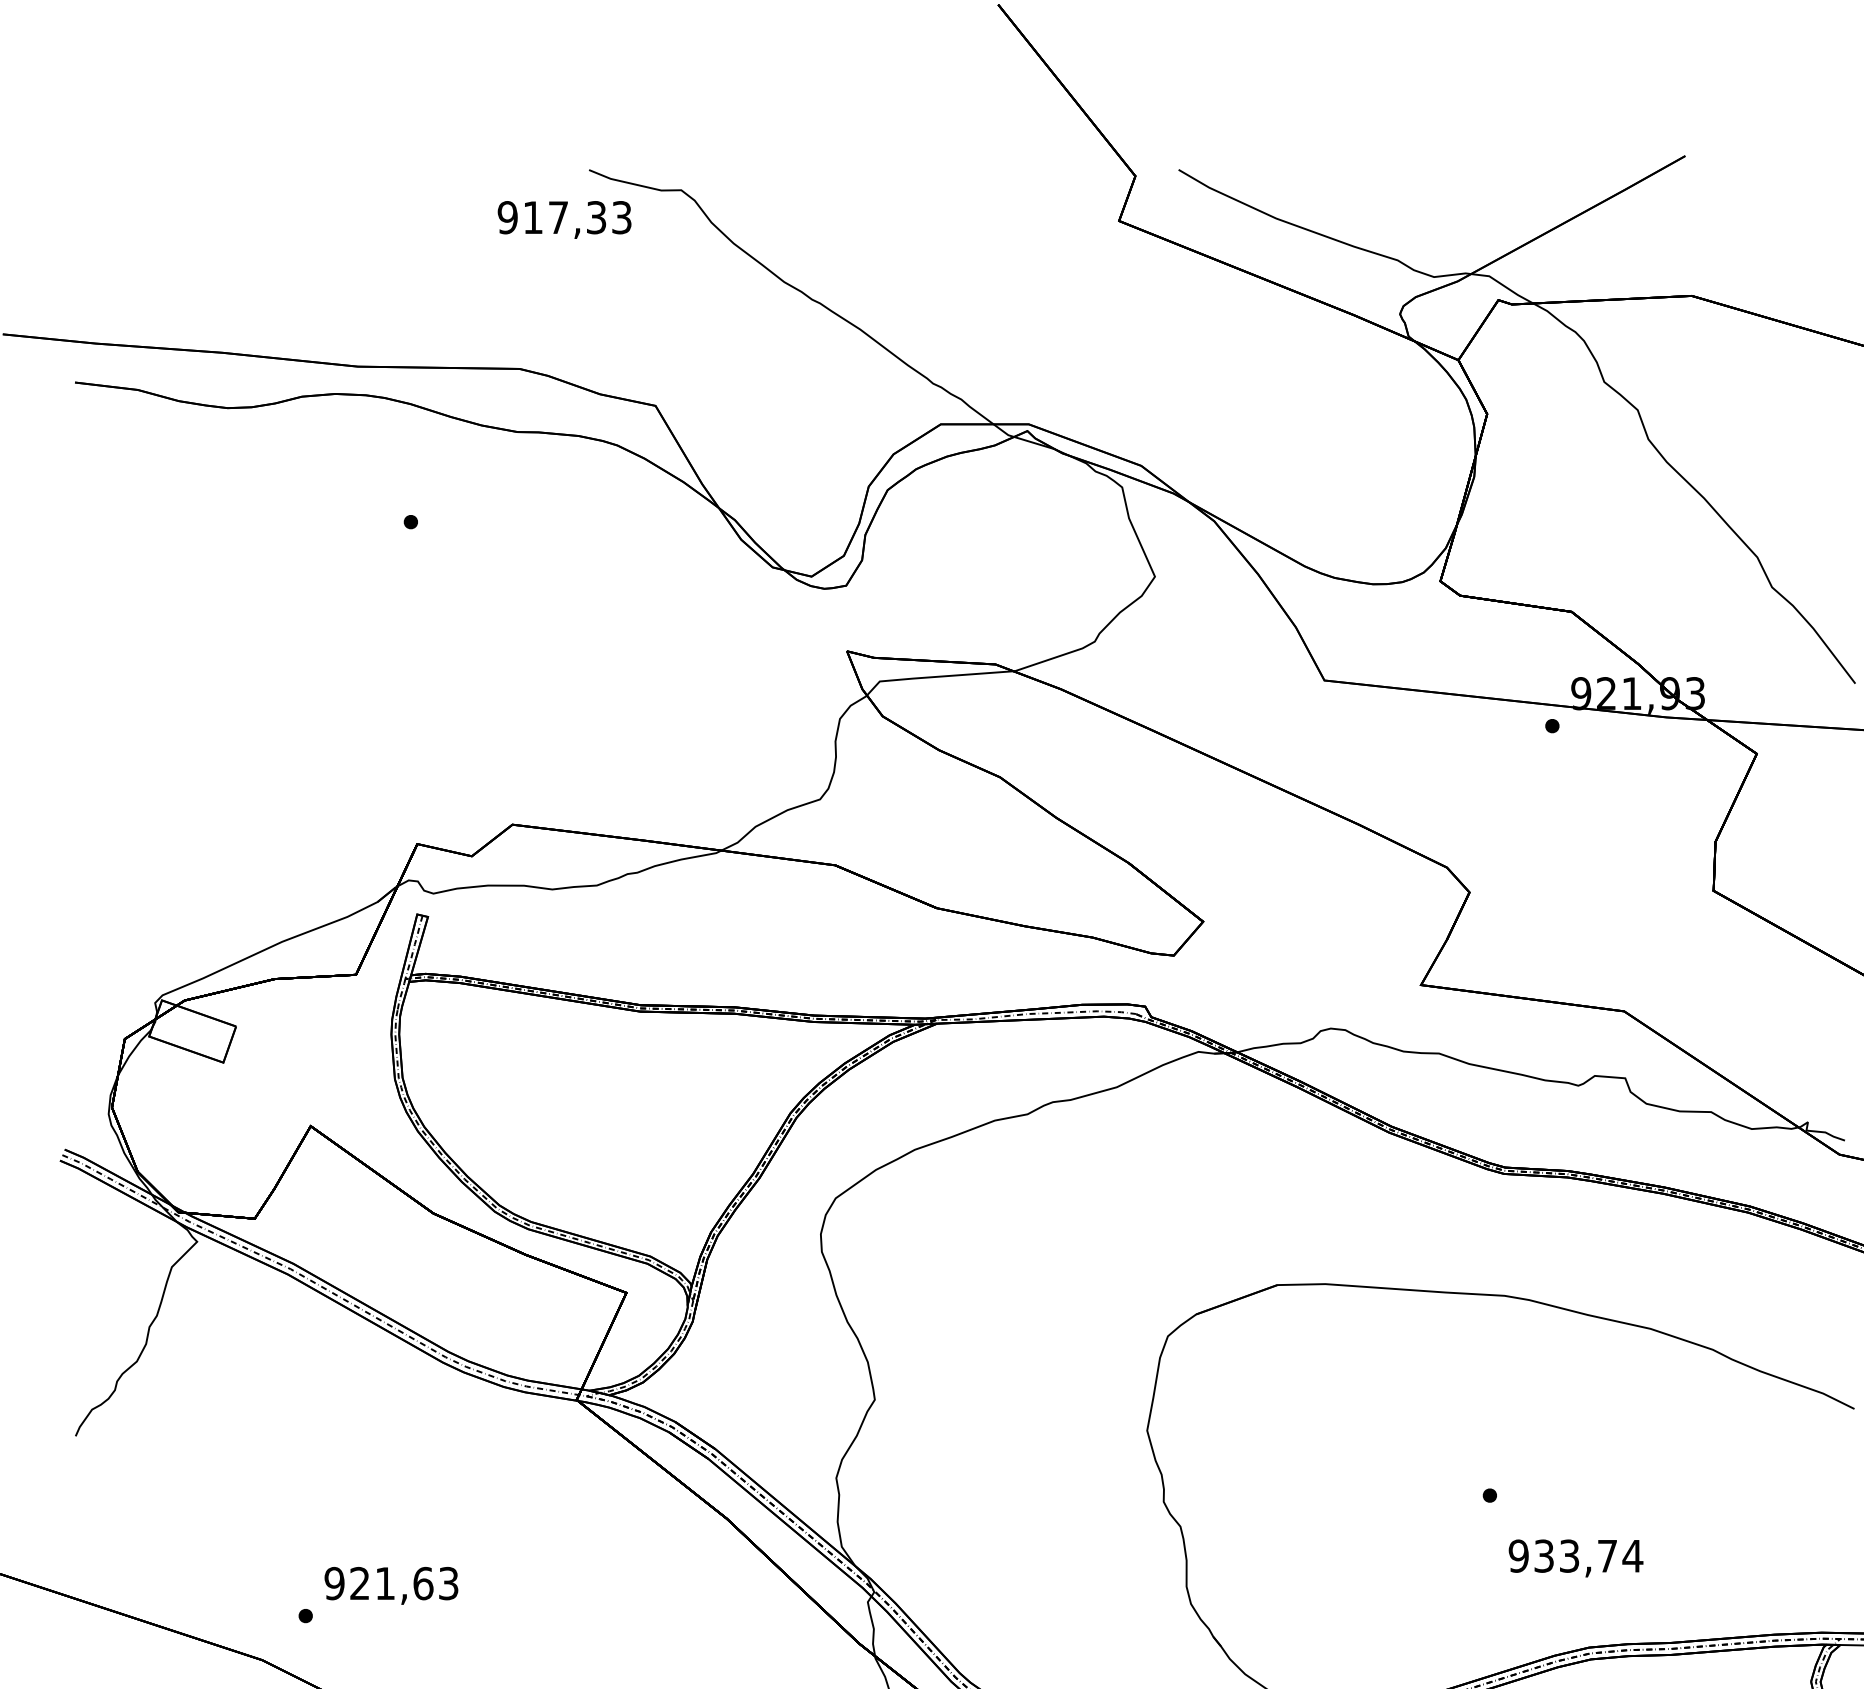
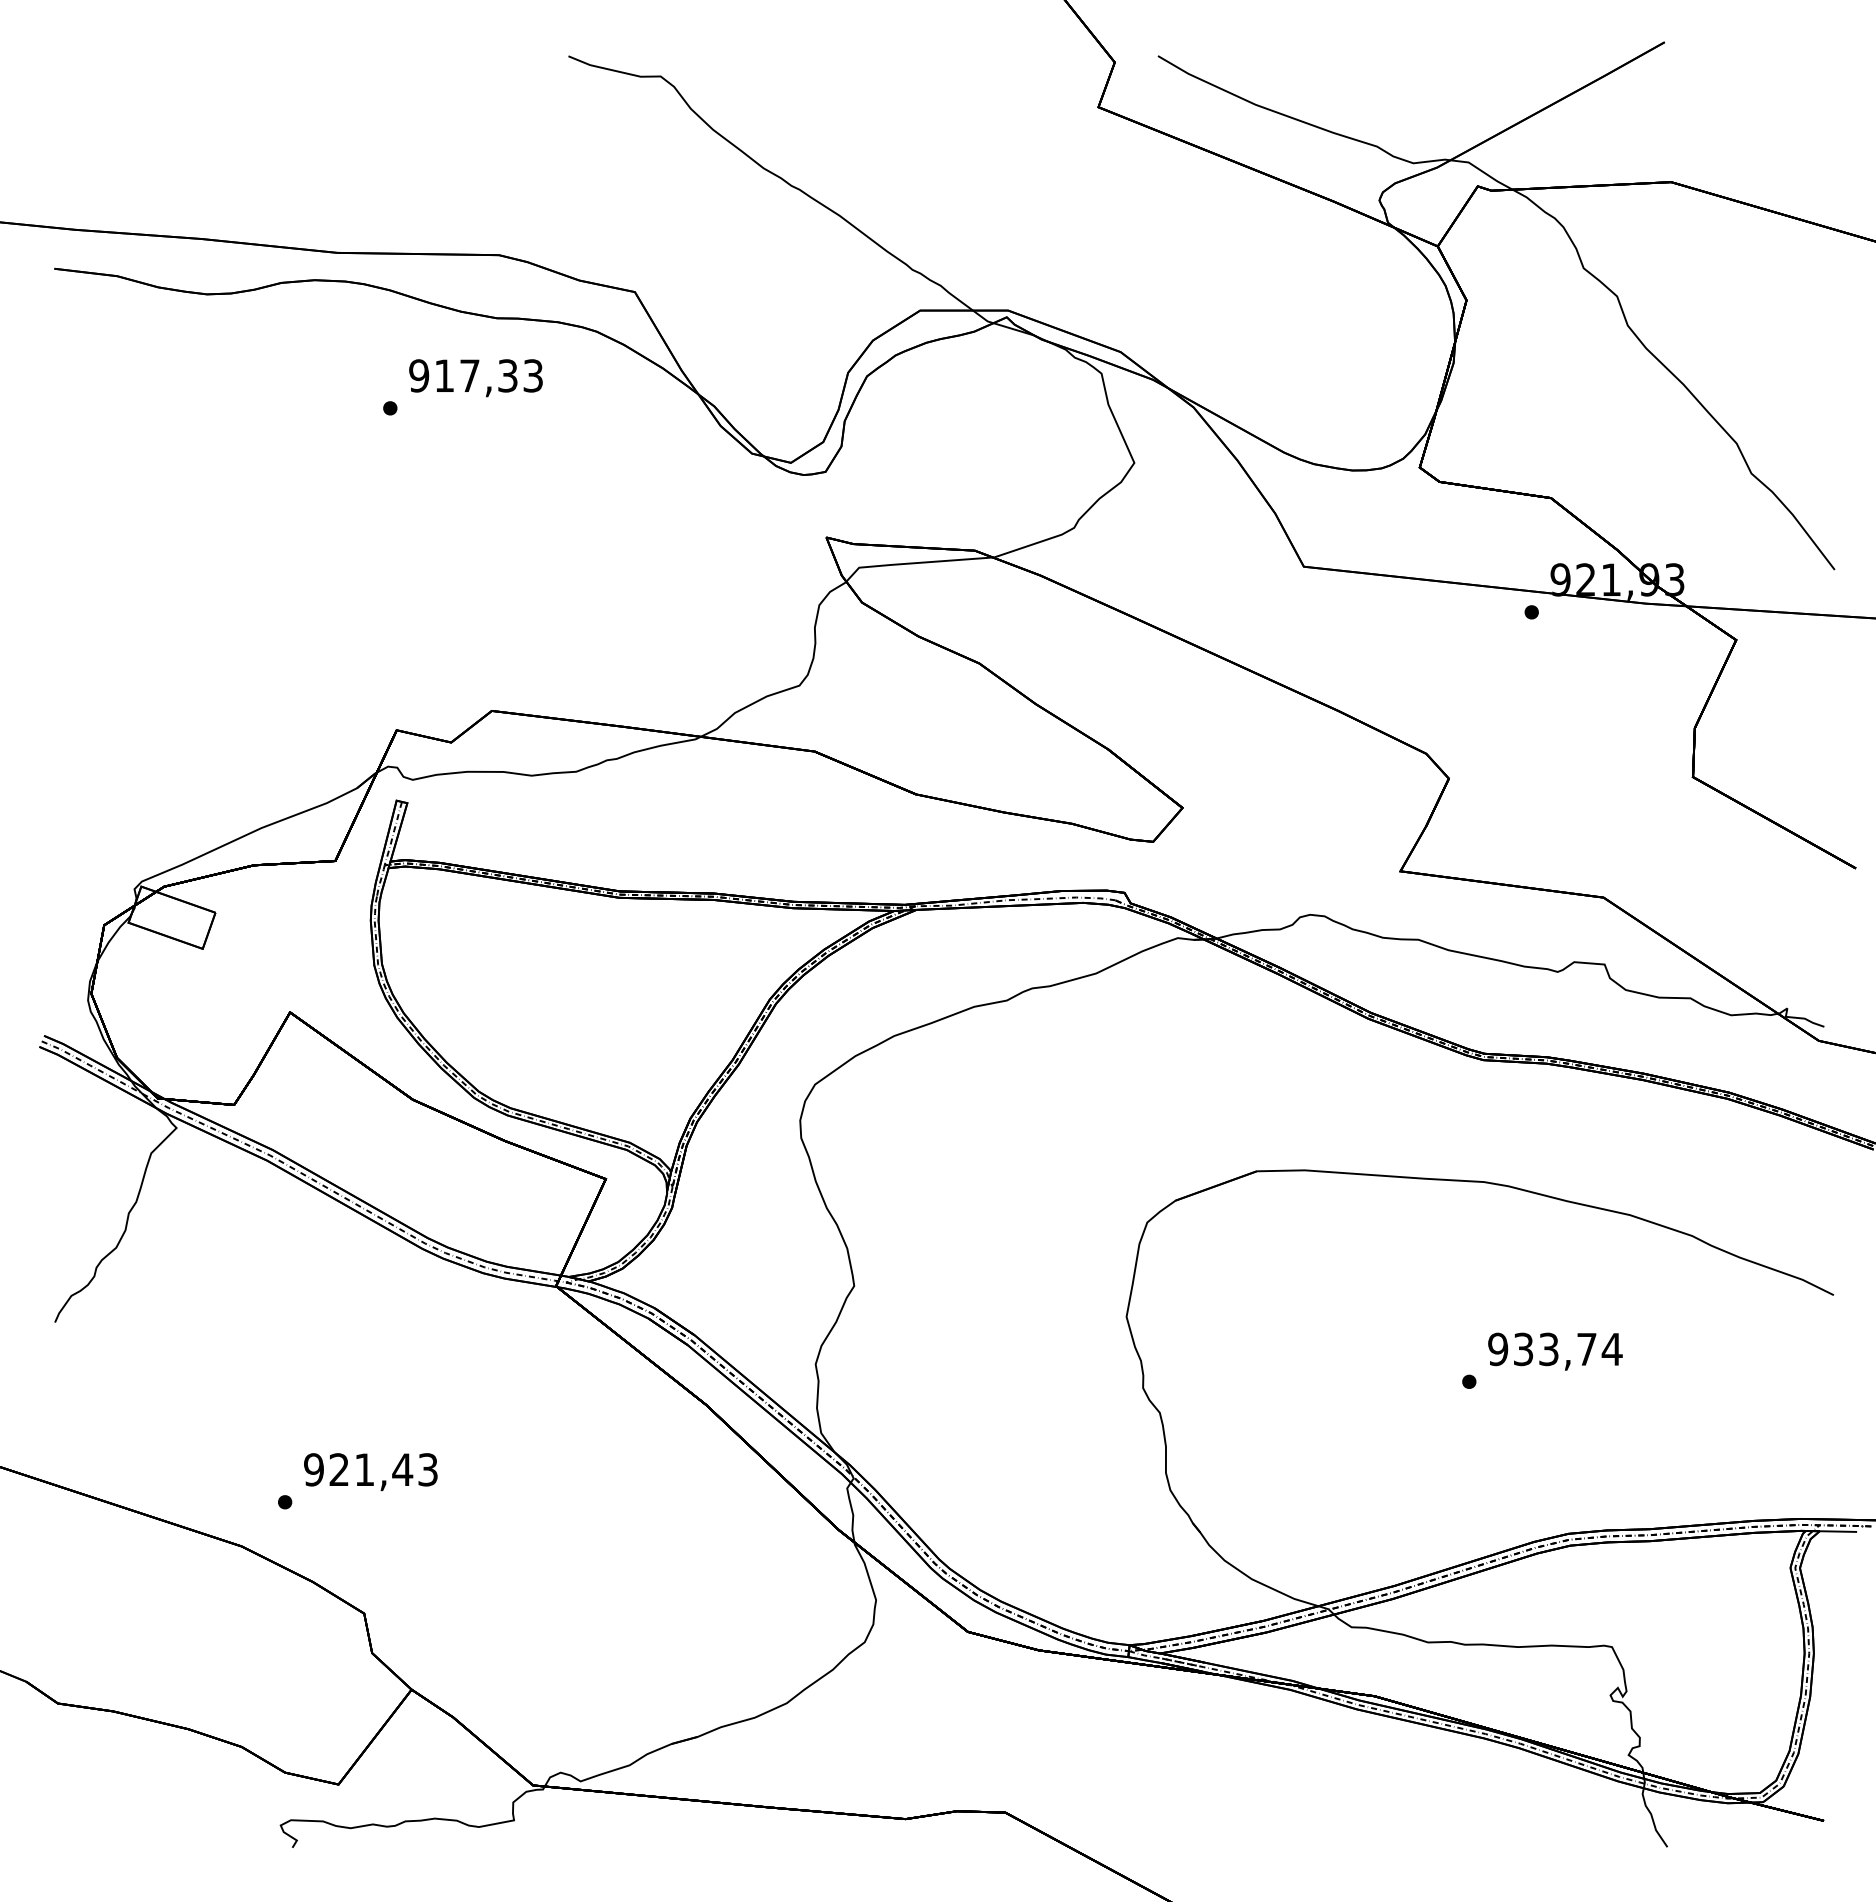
text: (564, 220) -> (475, 378), moved
text: (1576, 1558) -> (1555, 1351), moved
text: (423, 1583) -> (402, 1469), 921,63 -> 921,43

